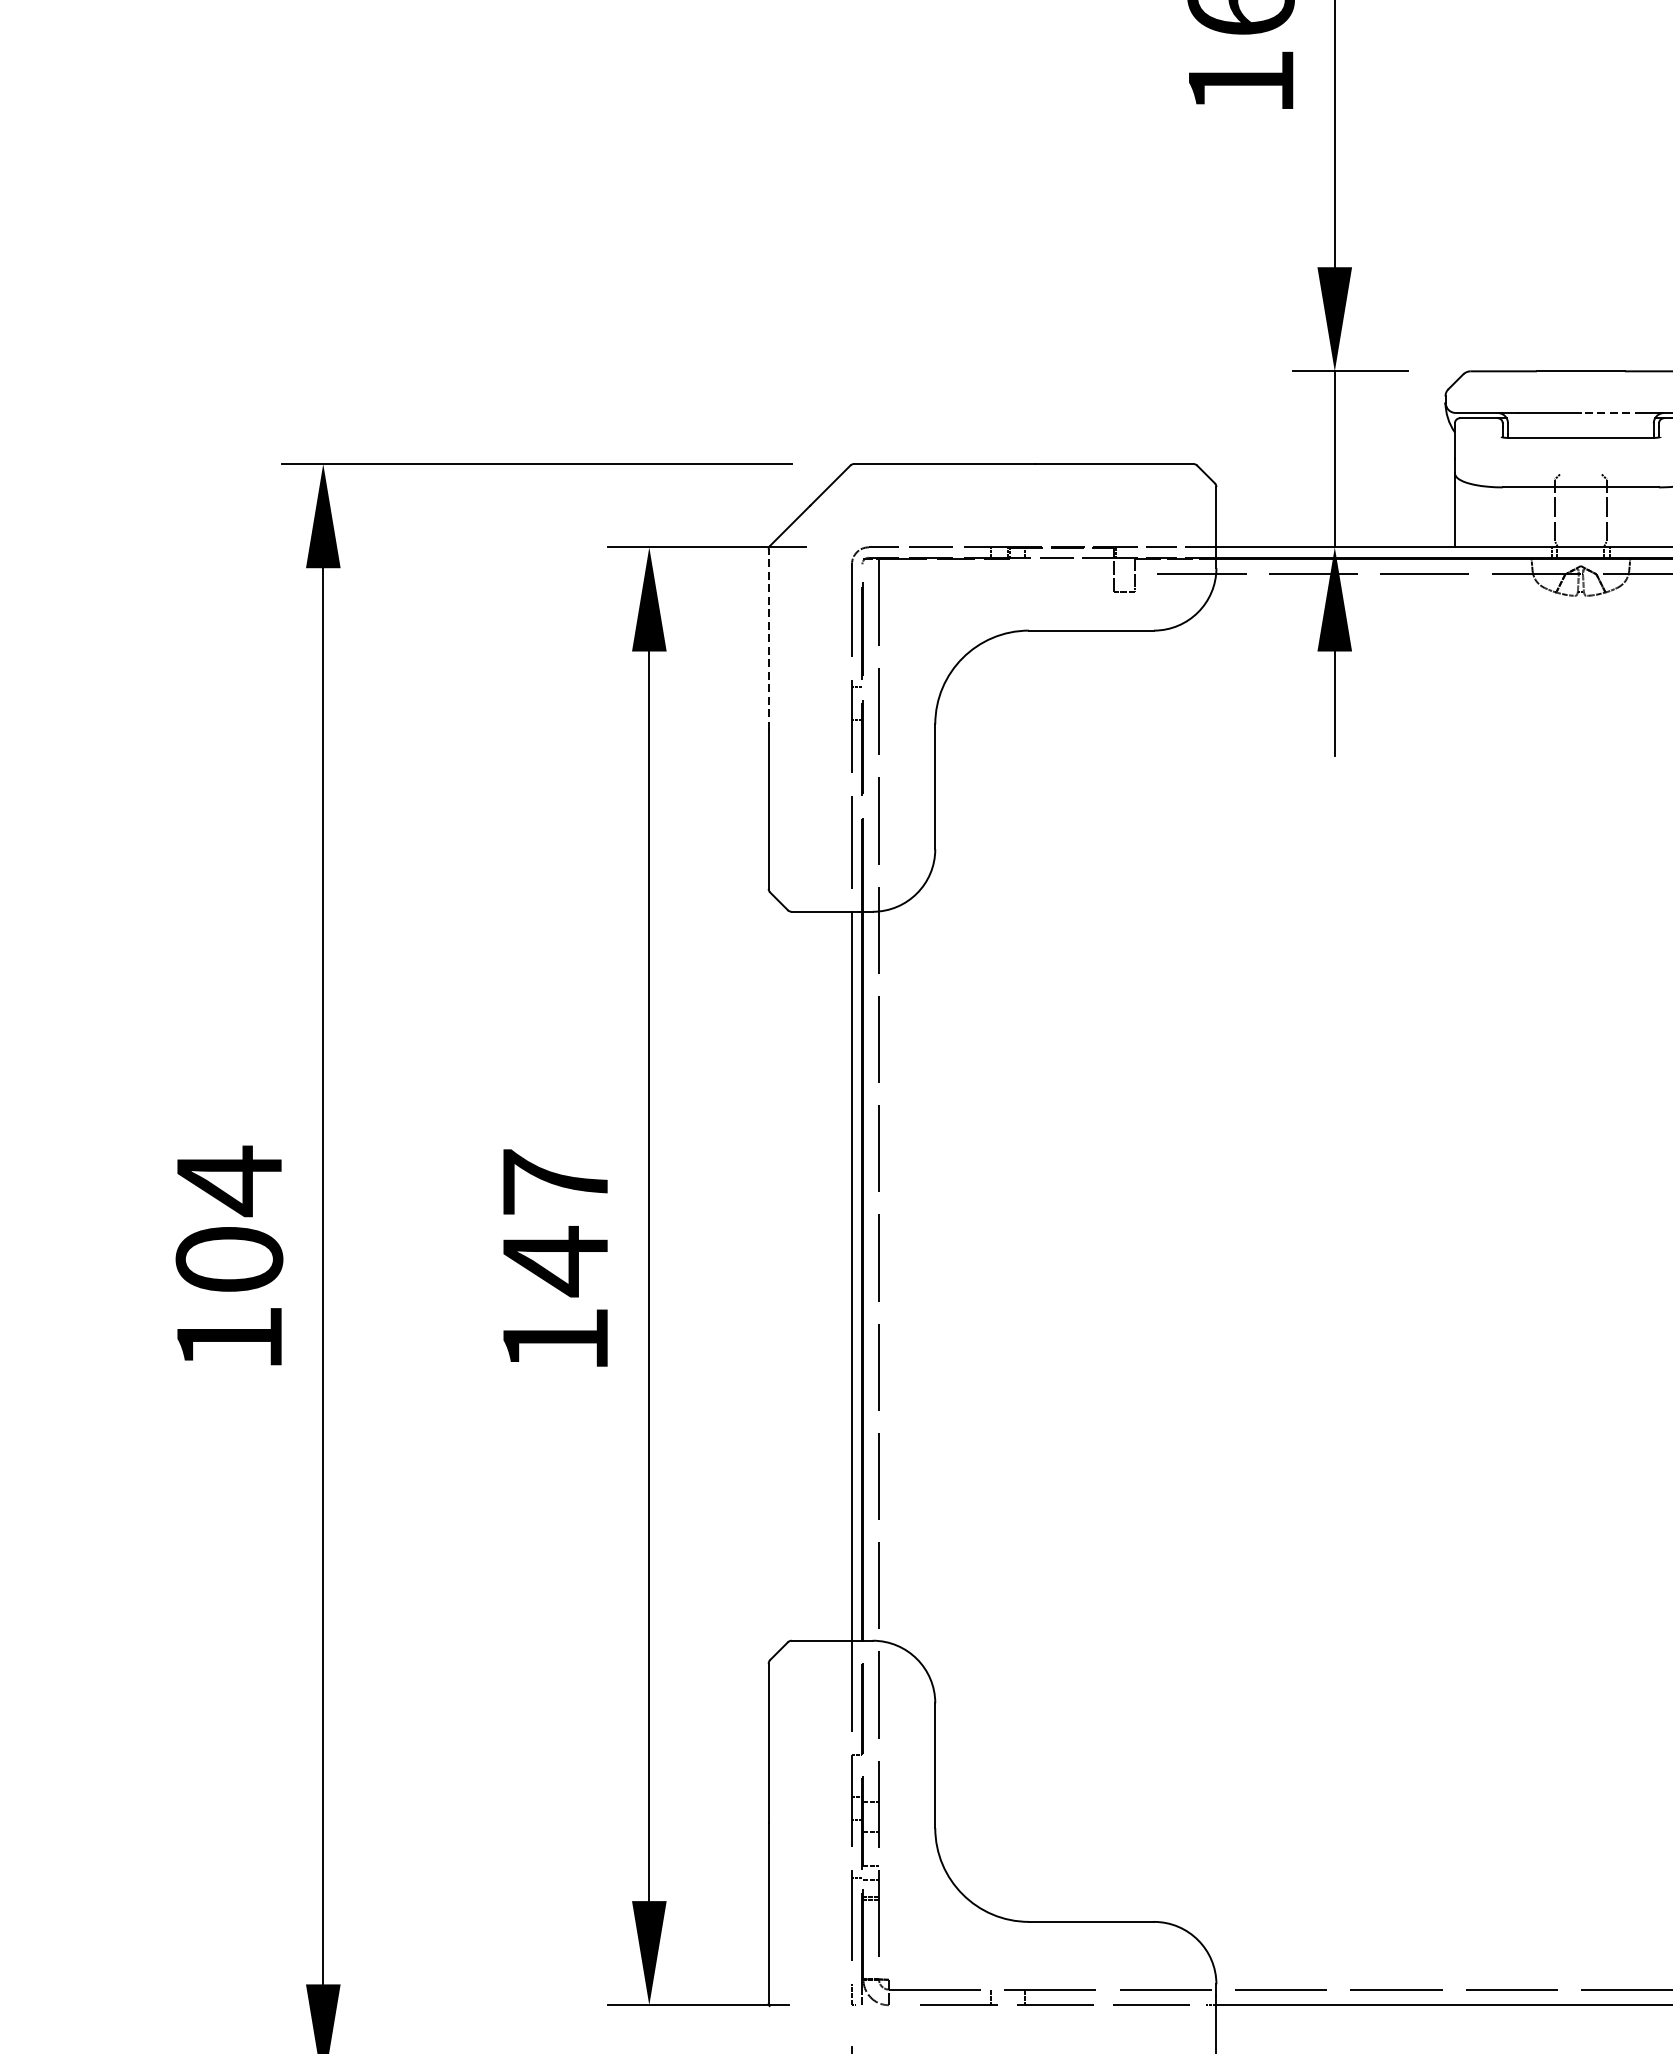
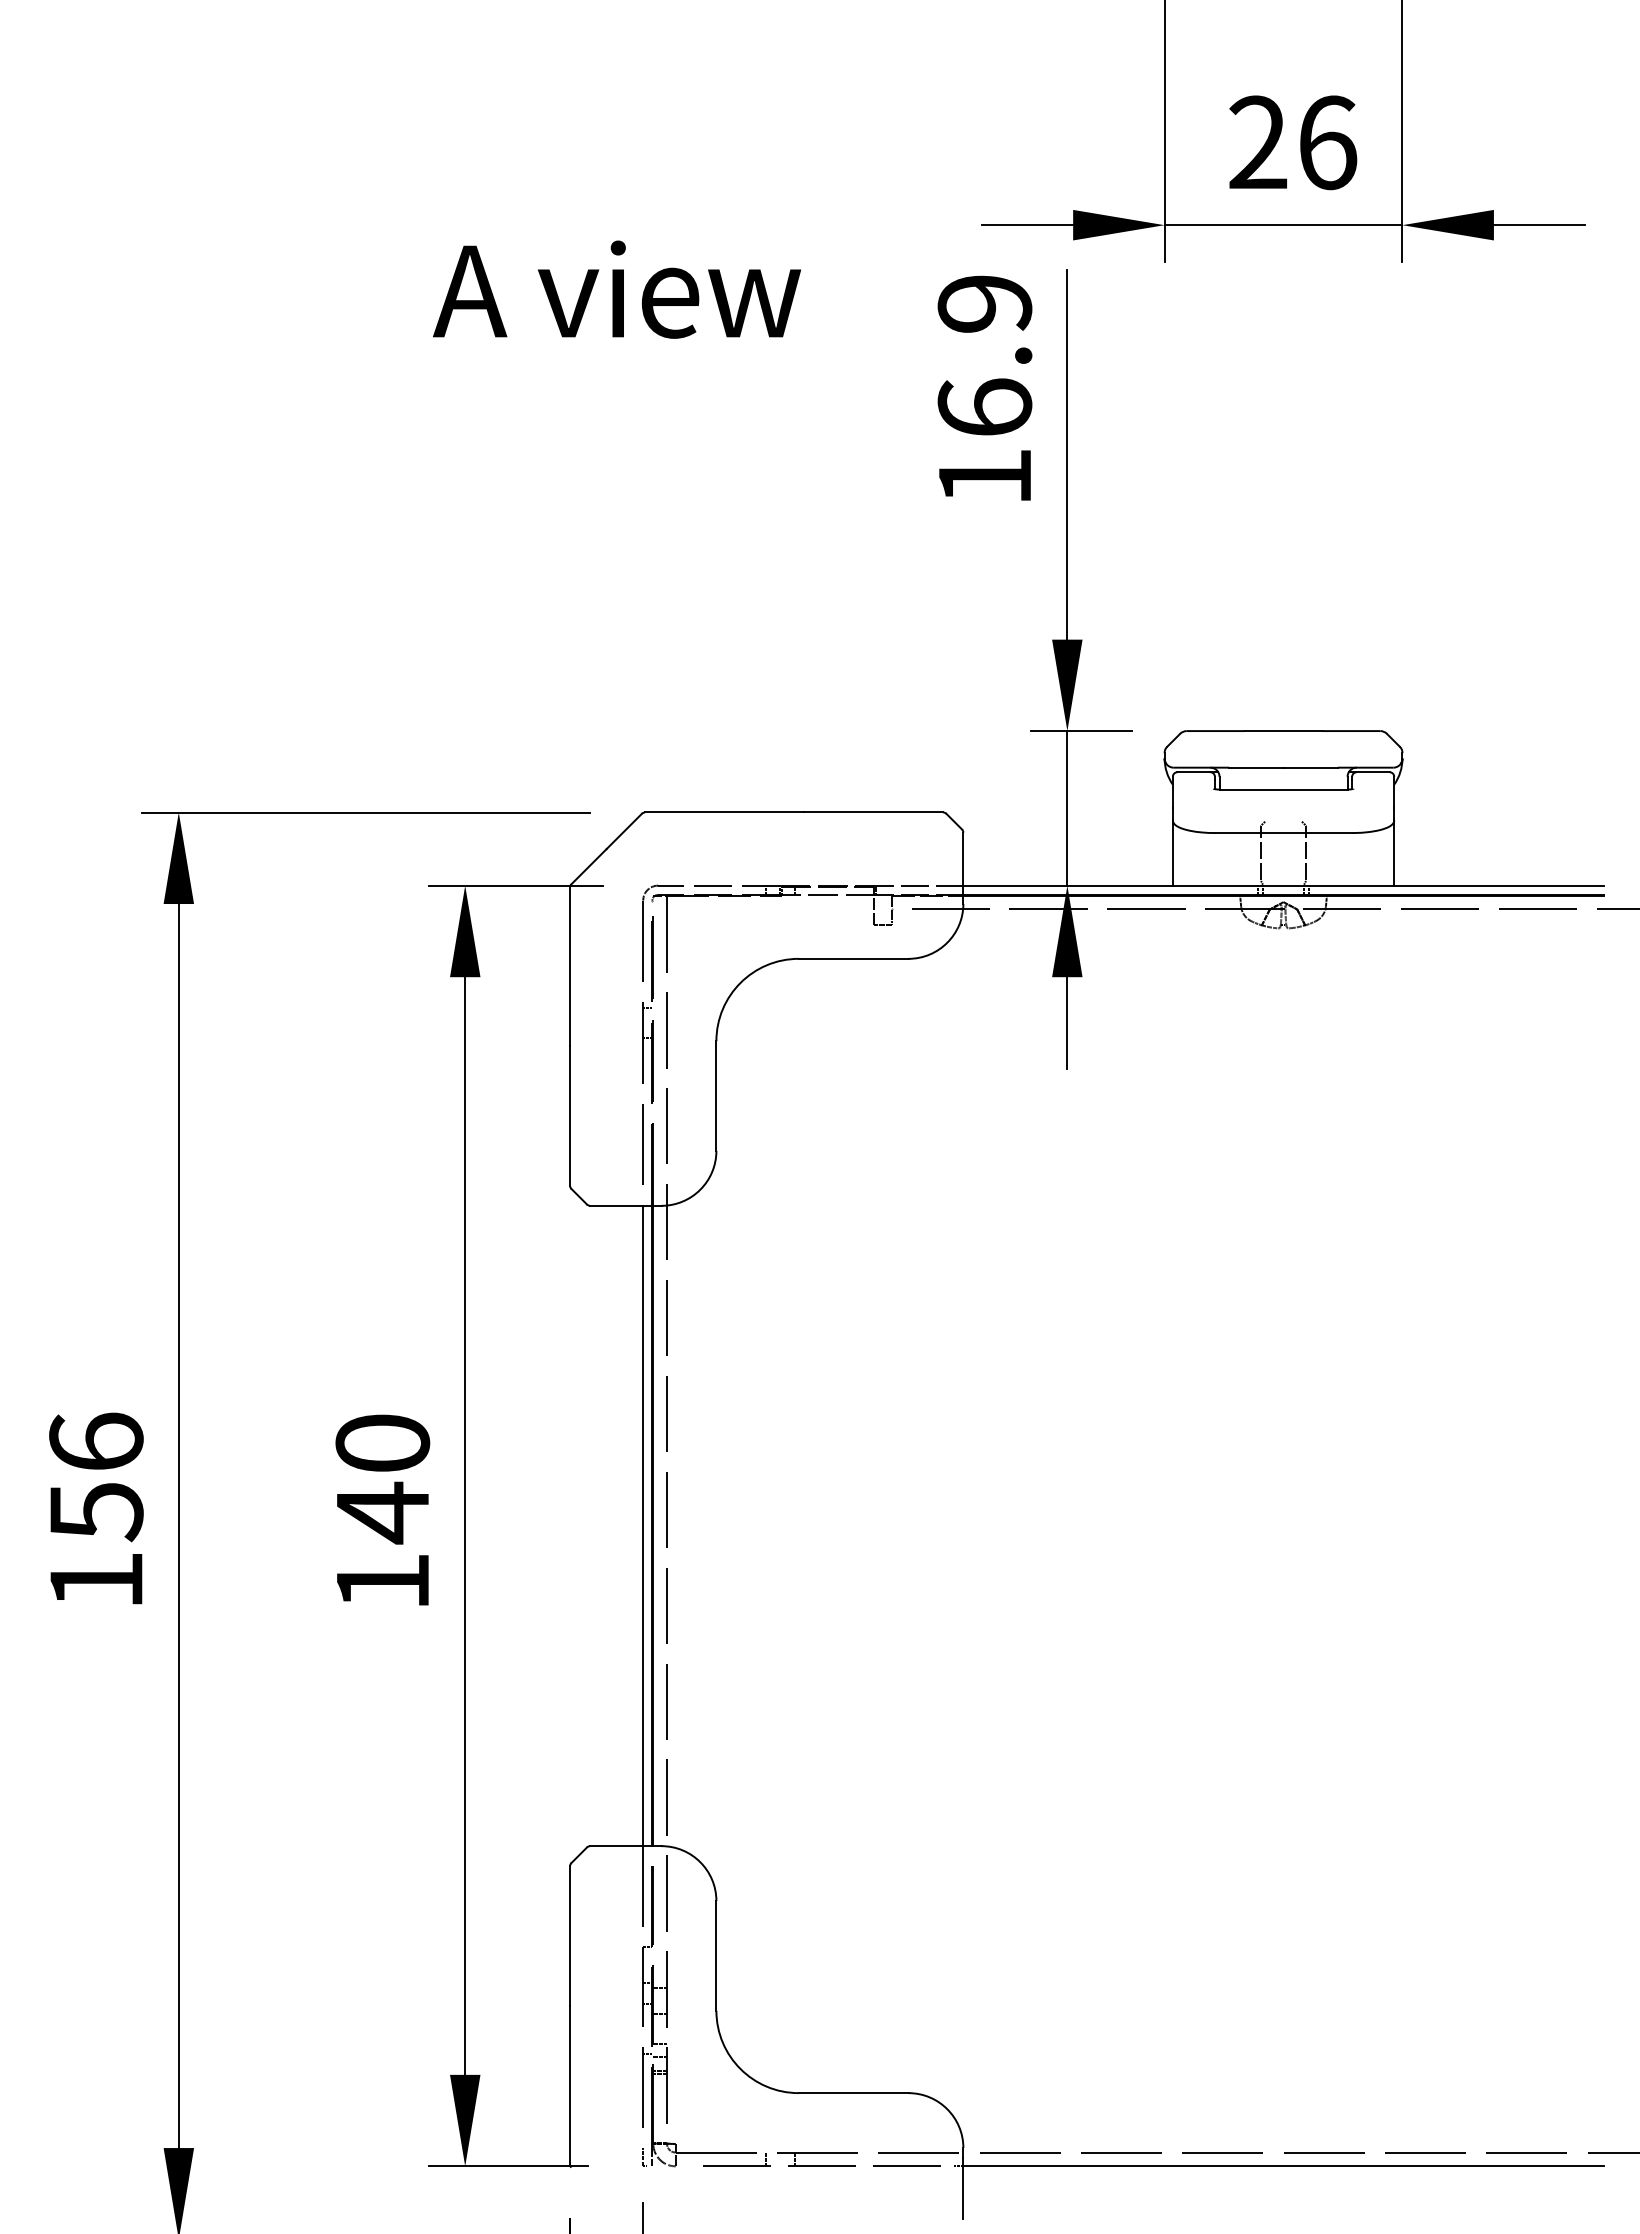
line: (1611, 412) -> (1310, 767), dashed -> solid
line: (769, 639) -> (570, 966), dashed -> solid
text: (555, 1181) -> (382, 1442), 147 -> 140
text: (229, 1219) -> (96, 1476), 104 -> 156

